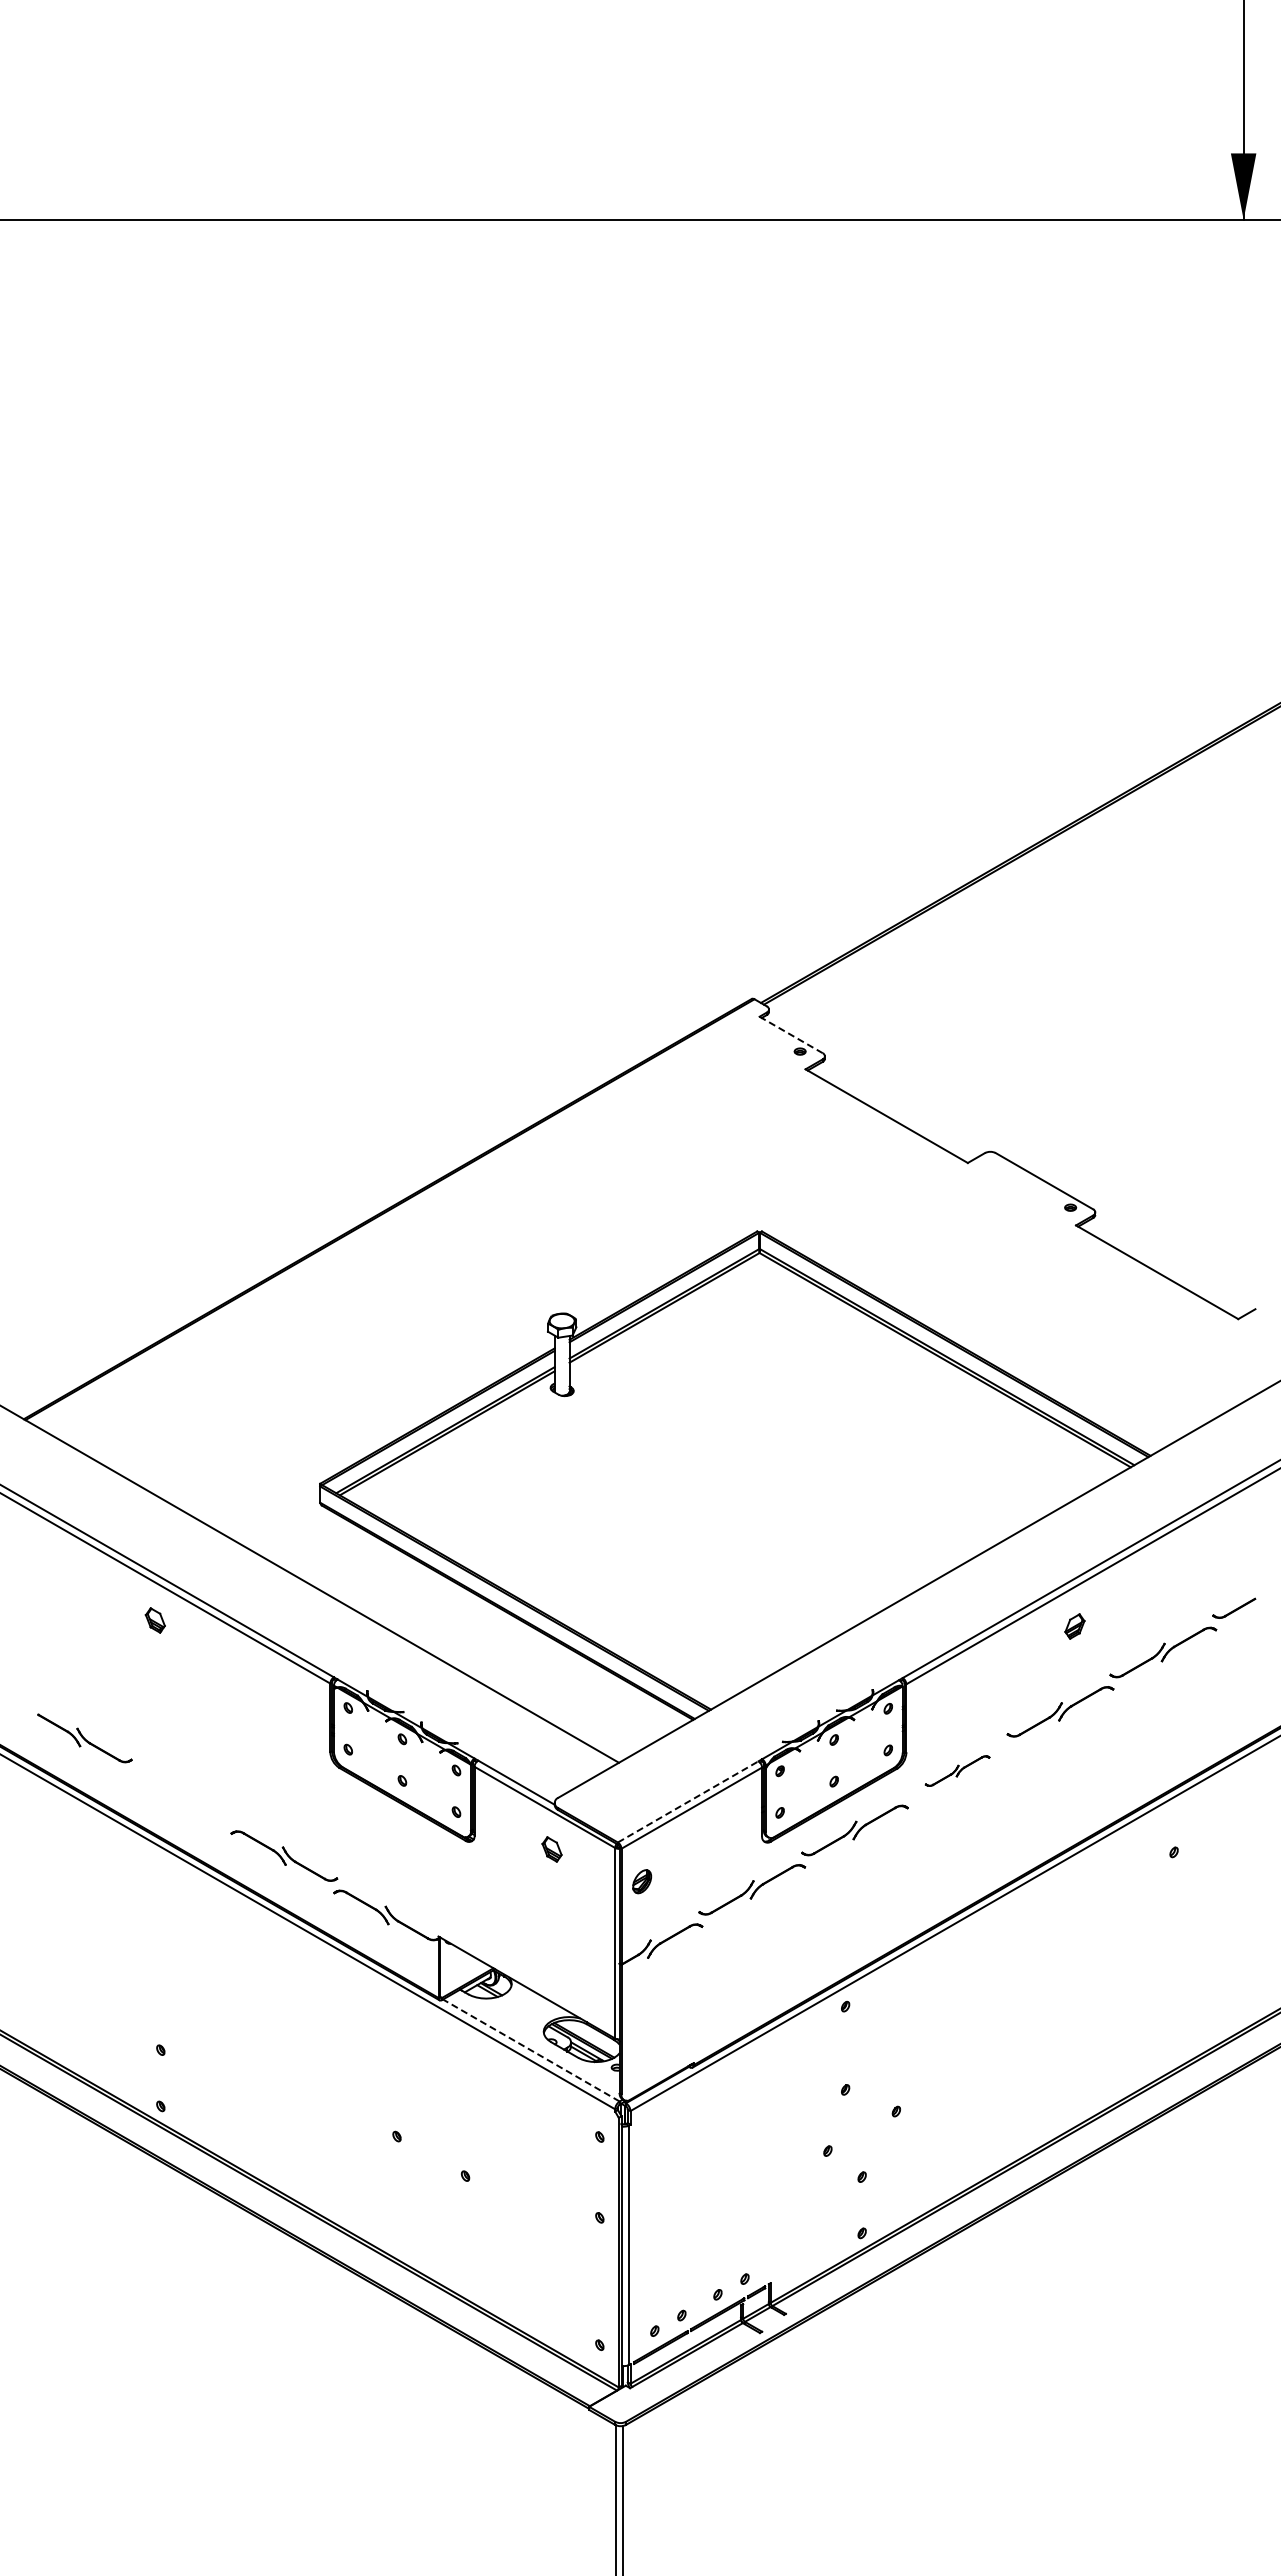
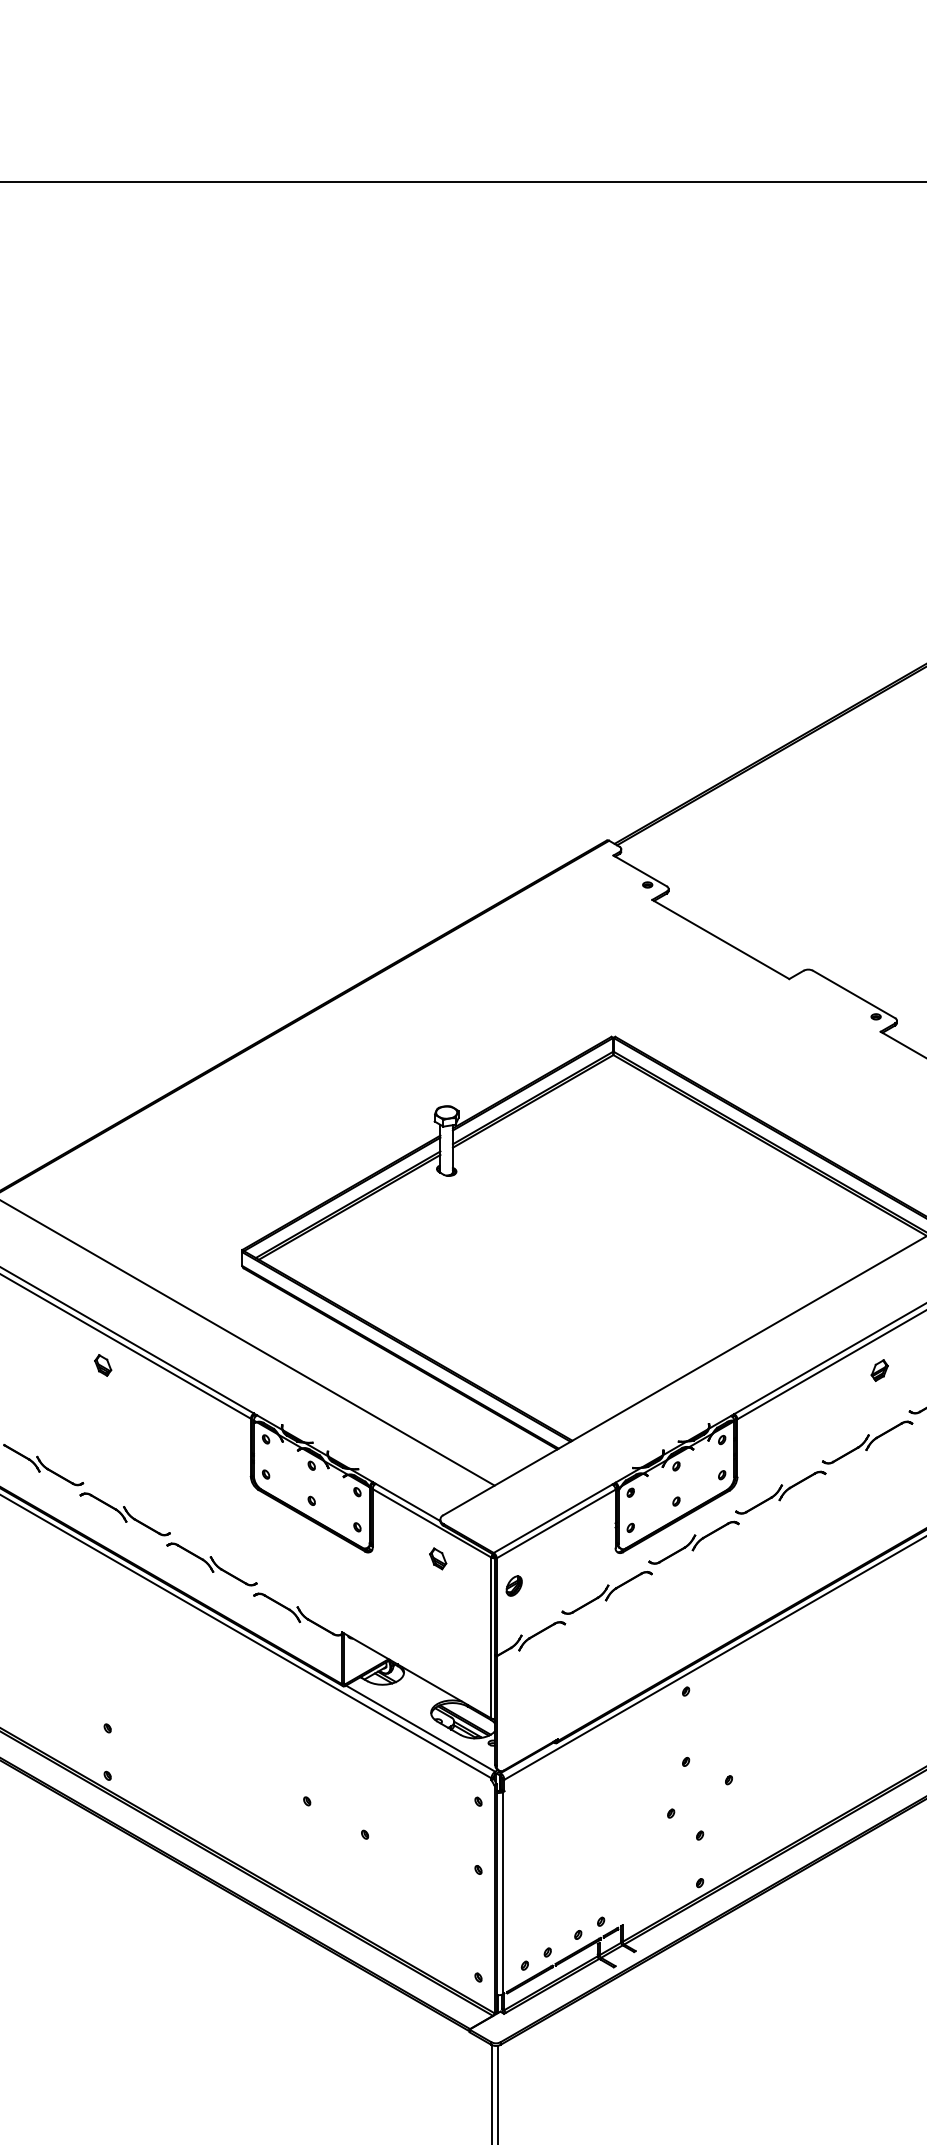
line: (791, 1035) -> (640, 871), dashed -> solid
part: (957, 1770) -> (780, 1492), size x1.67
part: (181, 1796) -> (125, 1514), added
line: (688, 1801) -> (553, 1518), dashed -> solid
line: (530, 2050) -> (419, 1728), dashed -> solid

